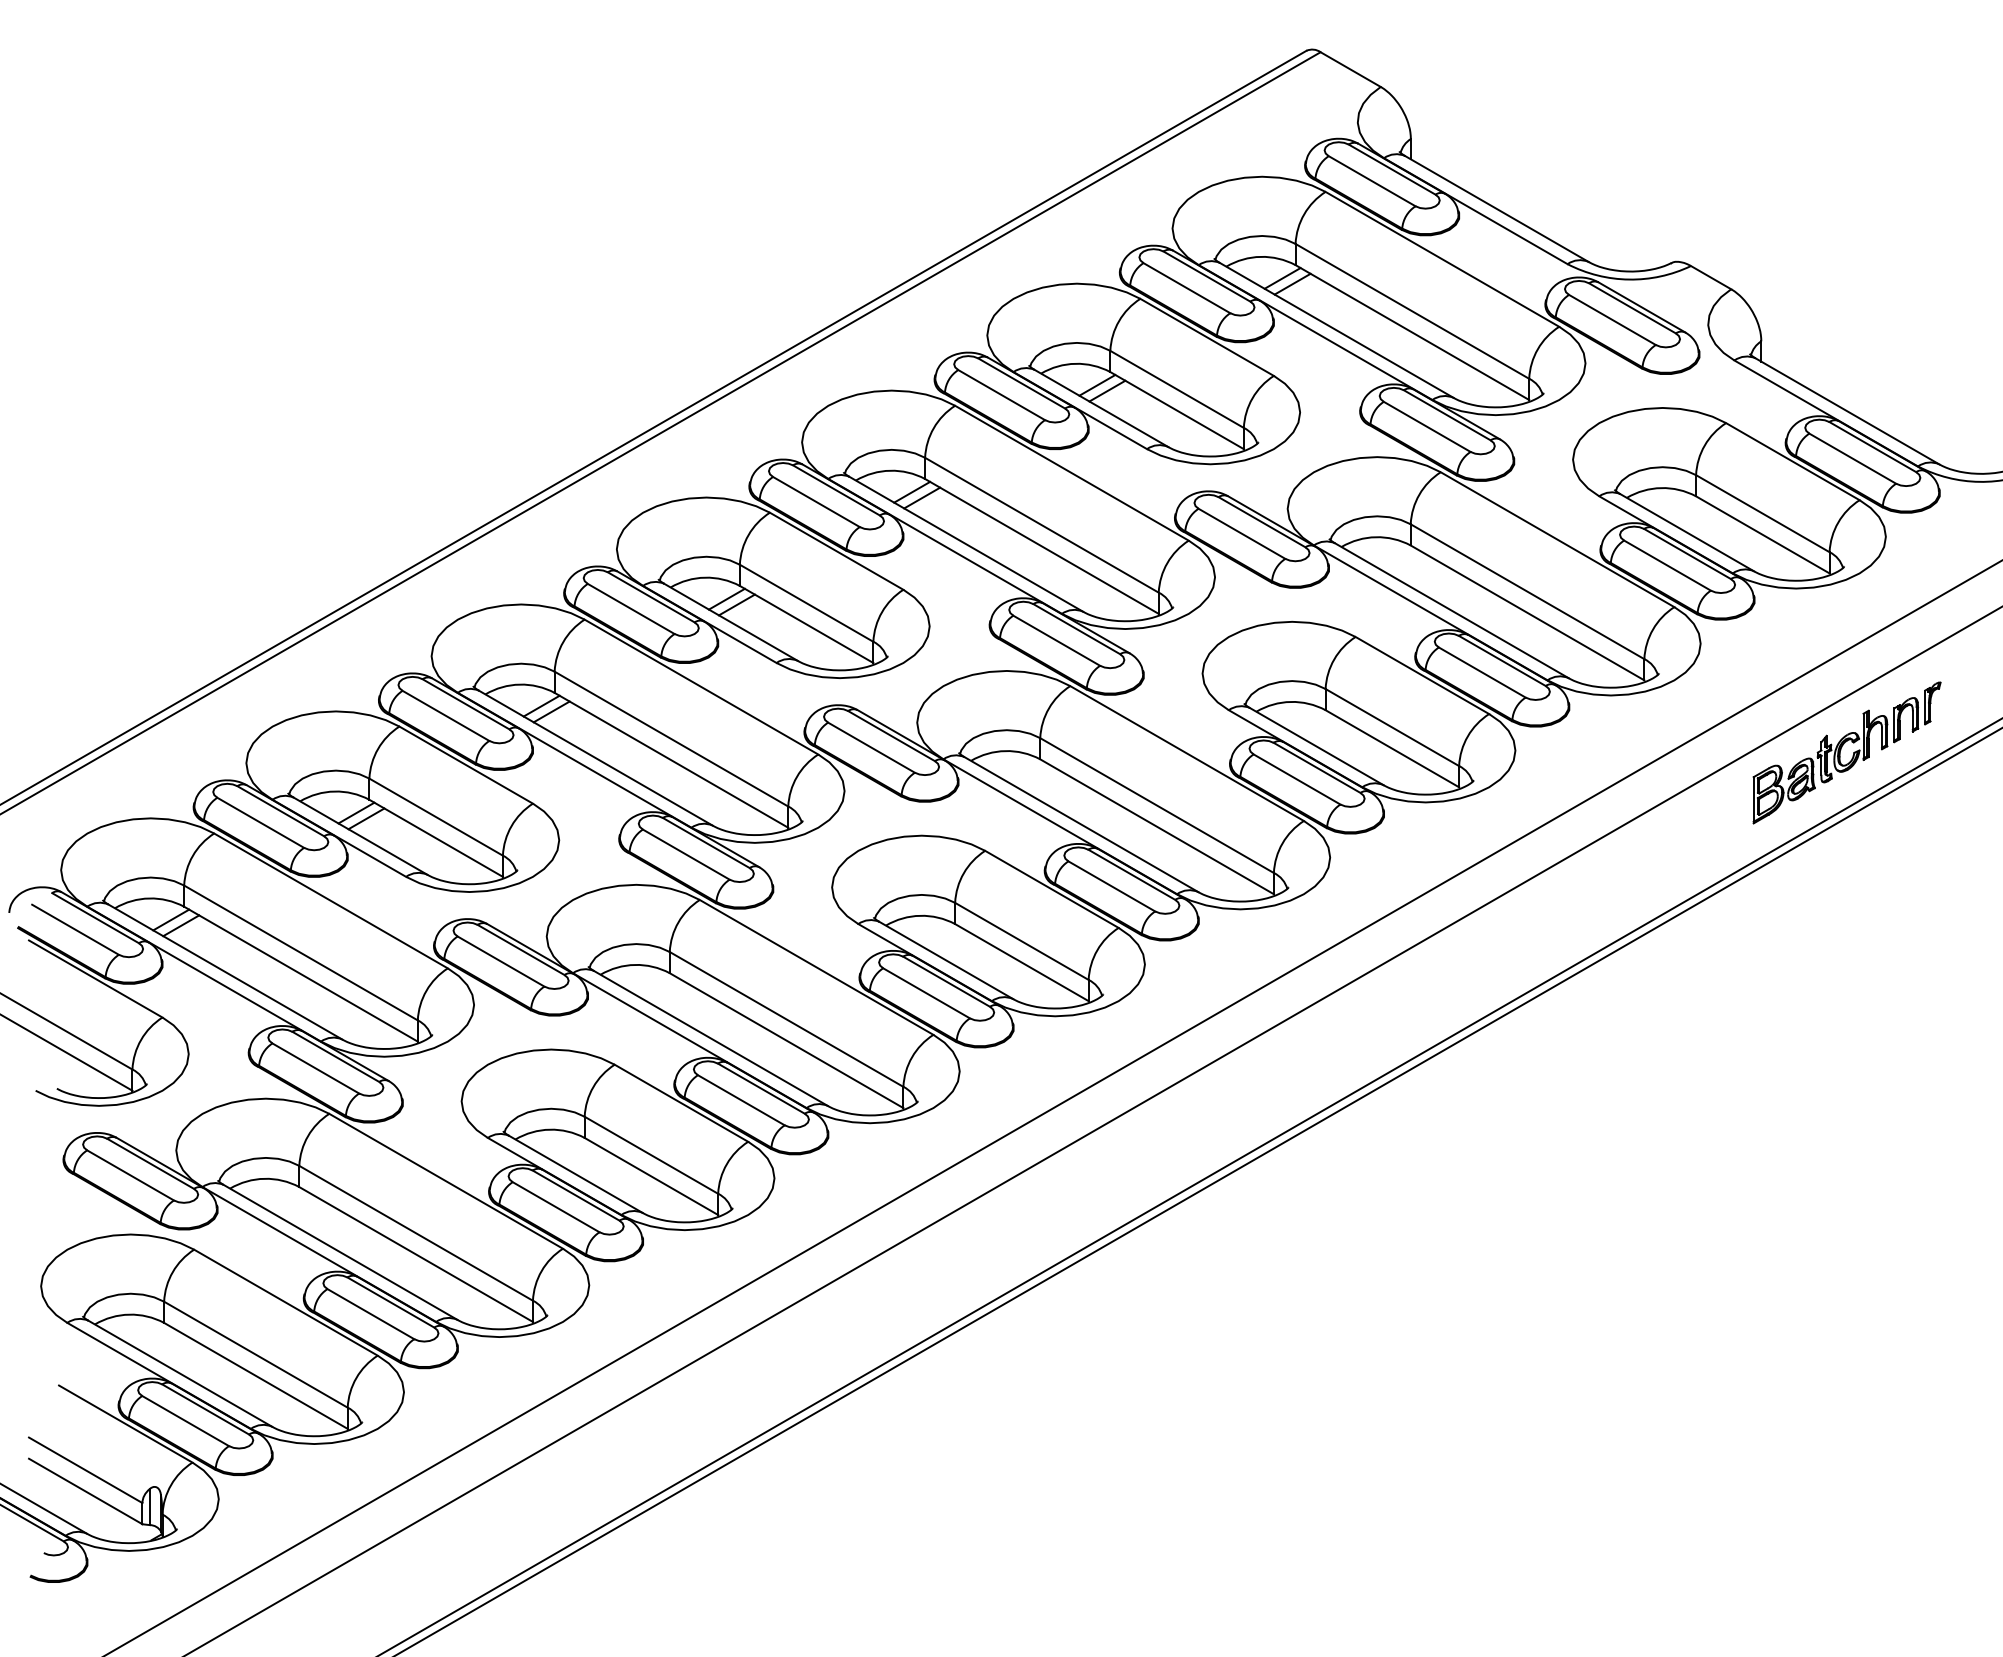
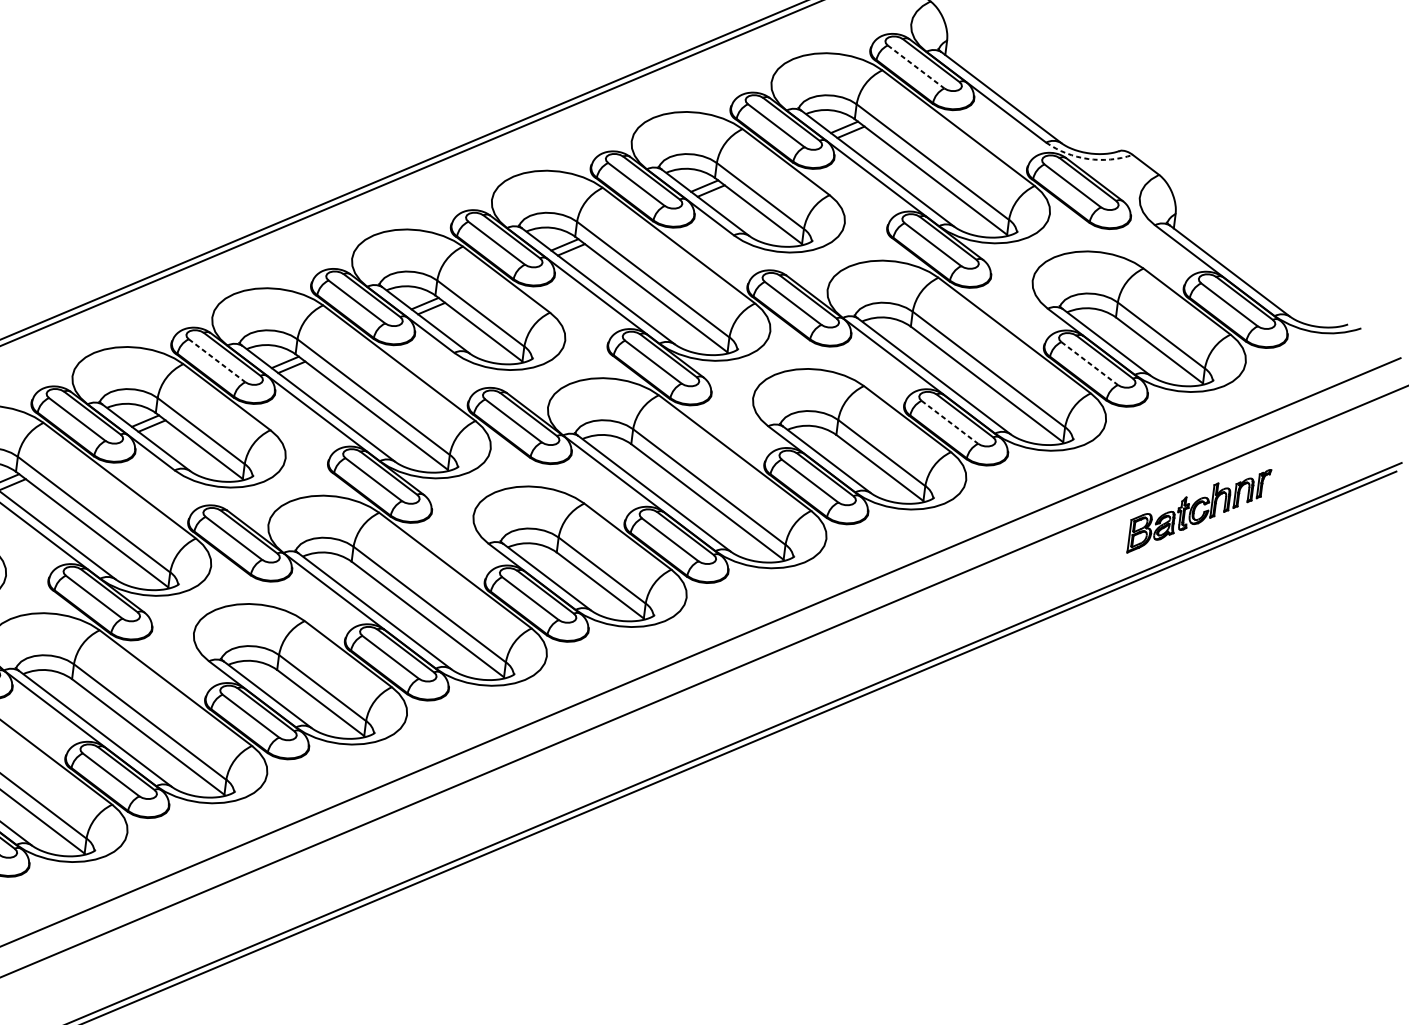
line: (1372, 181) -> (916, 67), solid -> dashed
arc: (1629, 279) -> (1088, 158), solid -> dashed
line: (1667, 565) -> (1089, 363), solid -> dashed
line: (1482, 672) -> (950, 422), solid -> dashed
line: (446, 716) -> (217, 361), solid -> dashed

